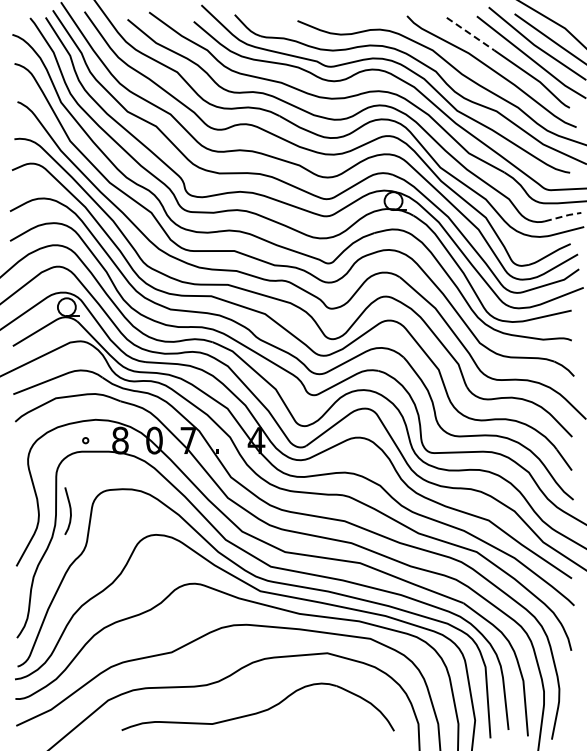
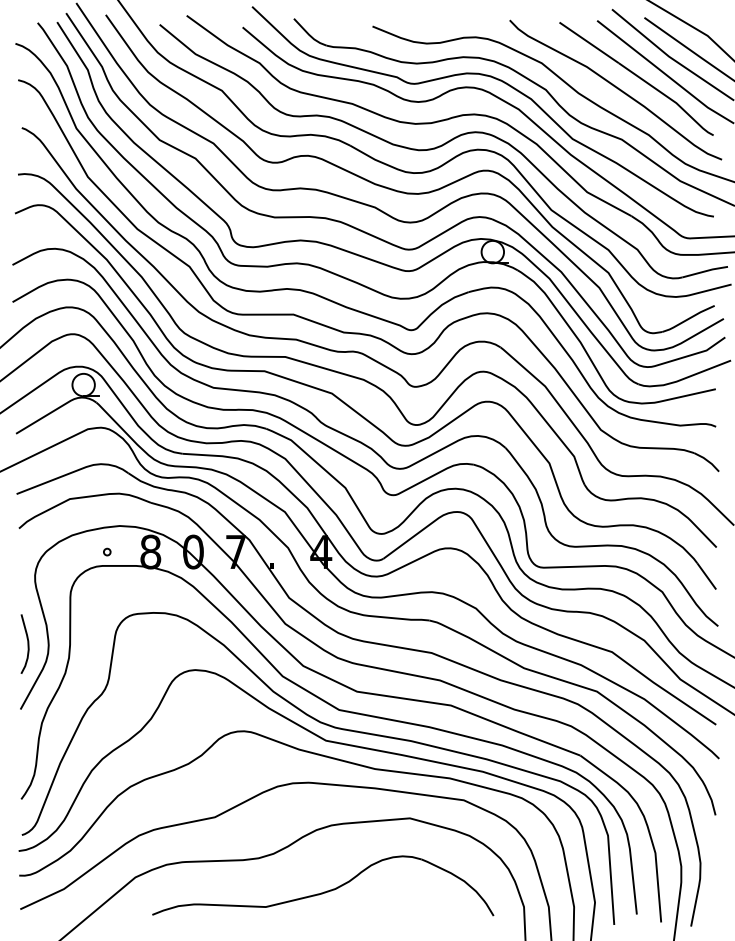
line: (470, 34) -> (589, 43), dashed -> solid
line: (564, 216) -> (706, 271), dashed -> solid
curve: (69, 510) -> (26, 643), moved

